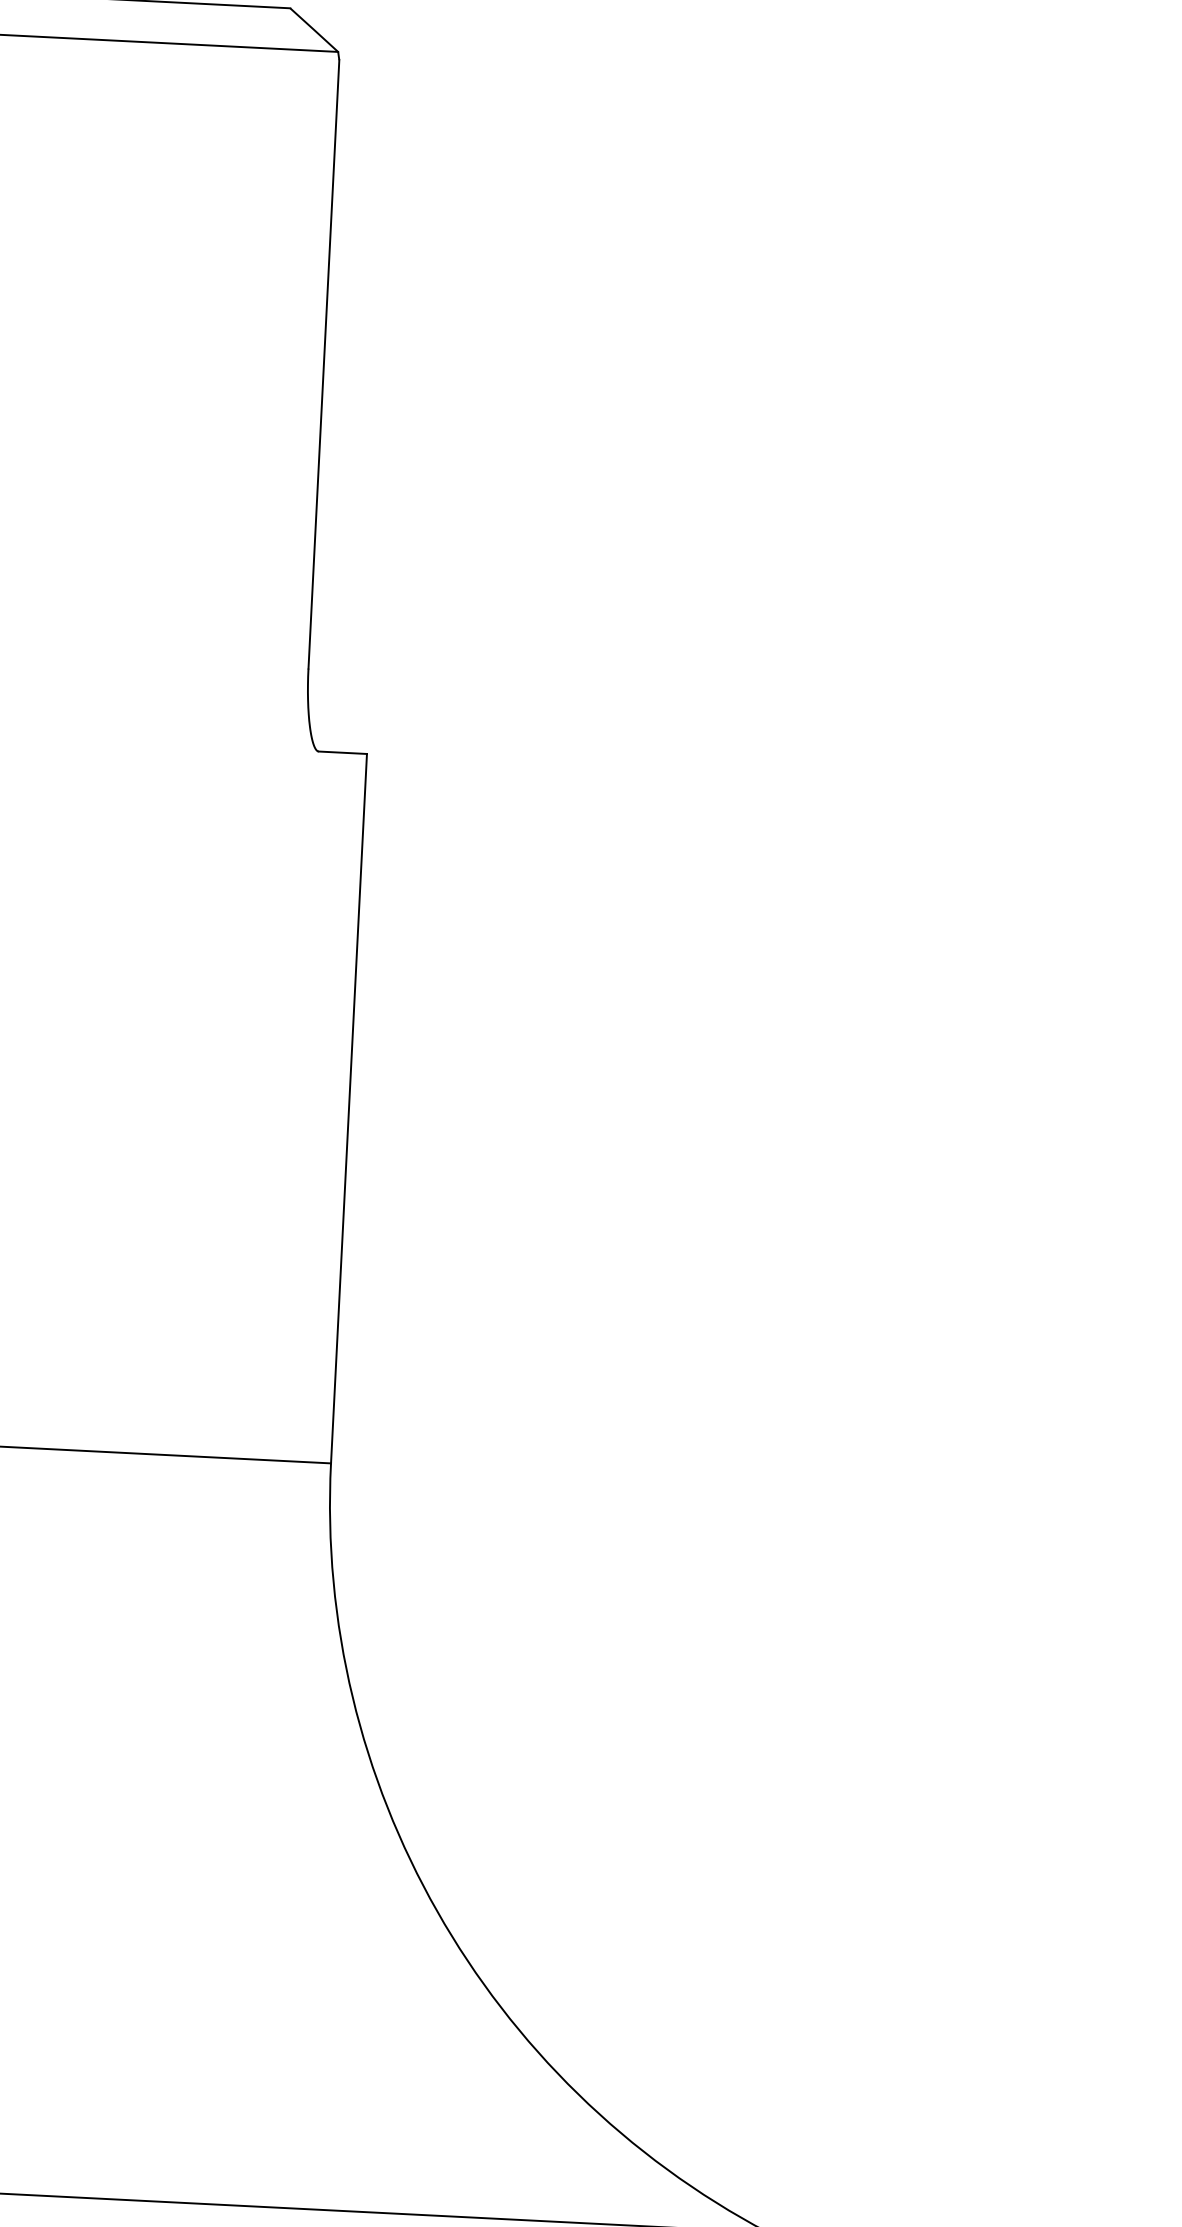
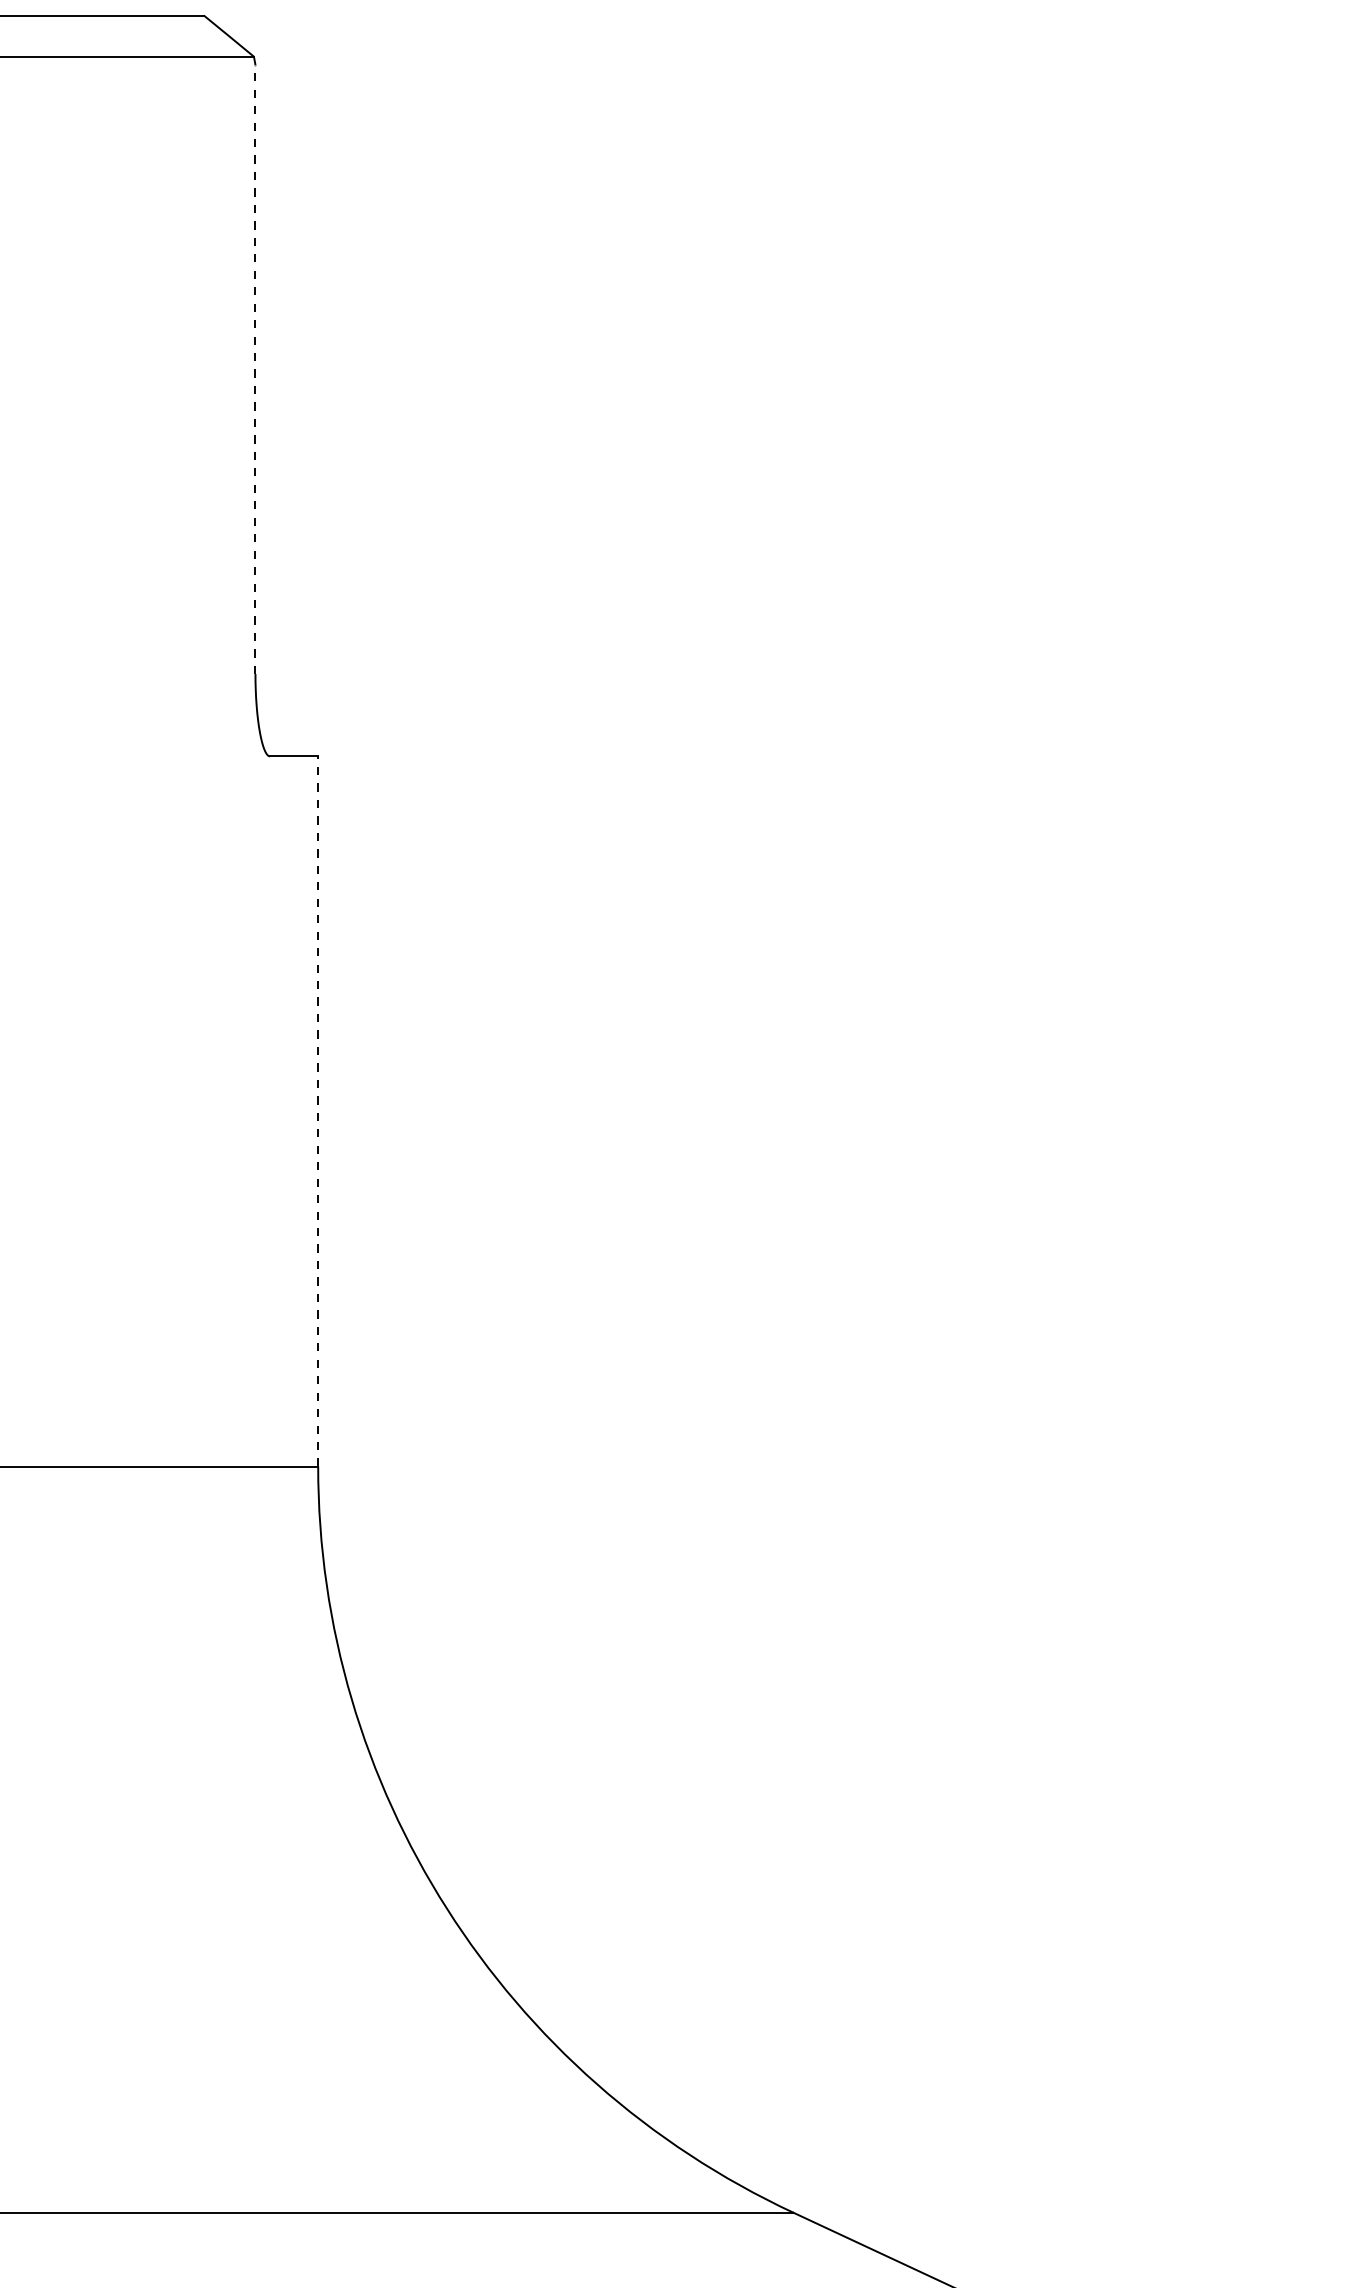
line: (323, 364) -> (255, 369), solid -> dashed
line: (349, 1108) -> (318, 1111), solid -> dashed

